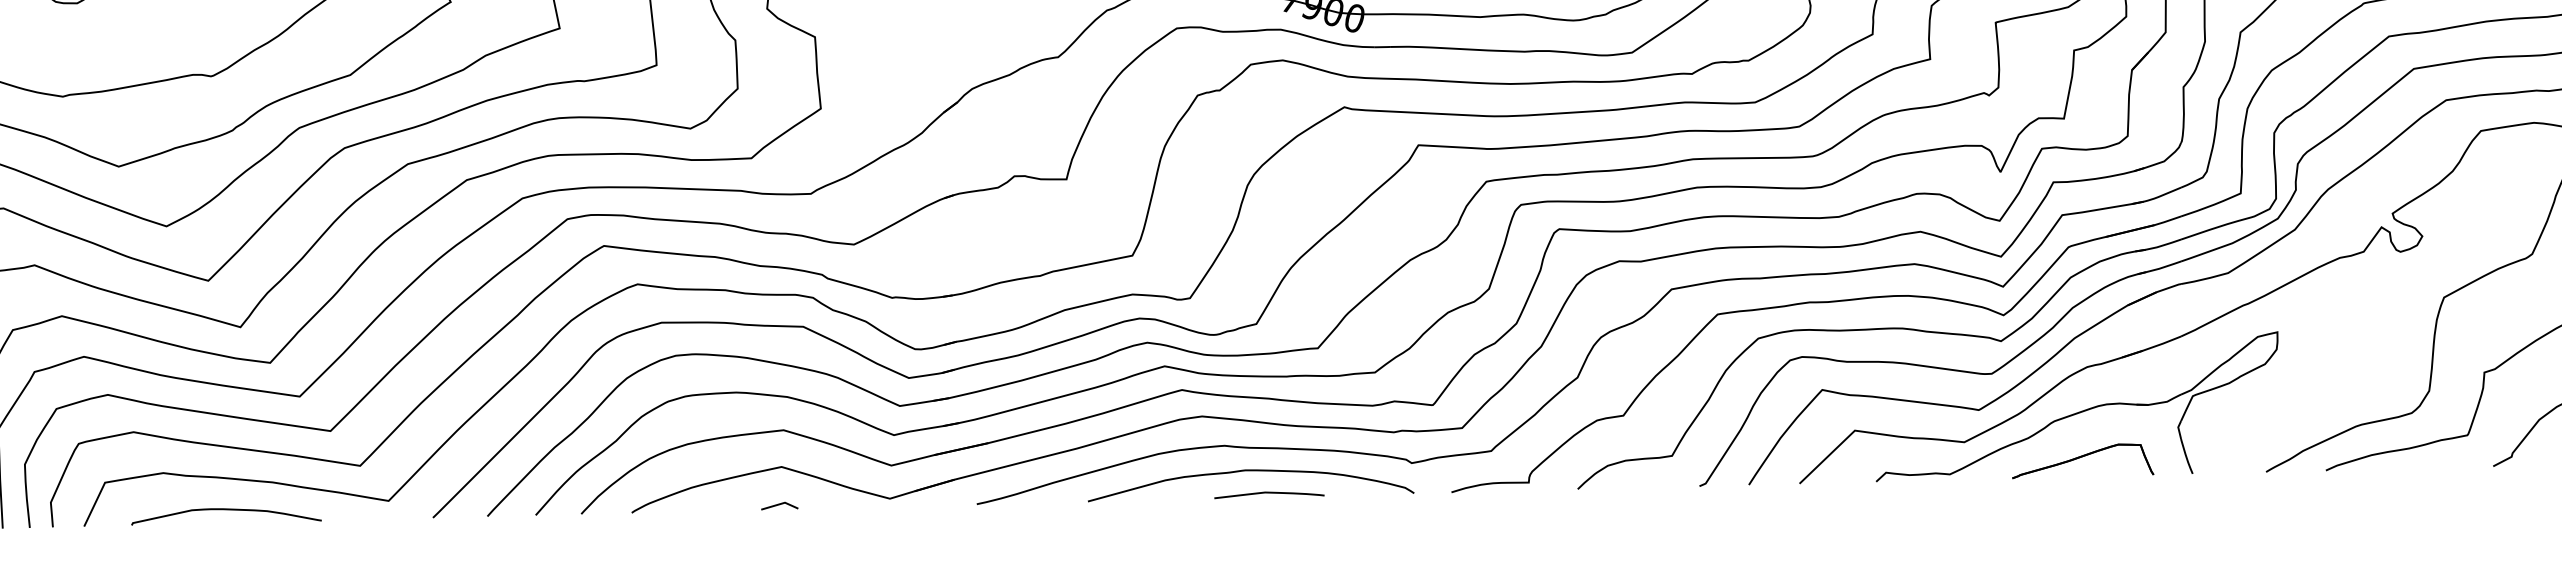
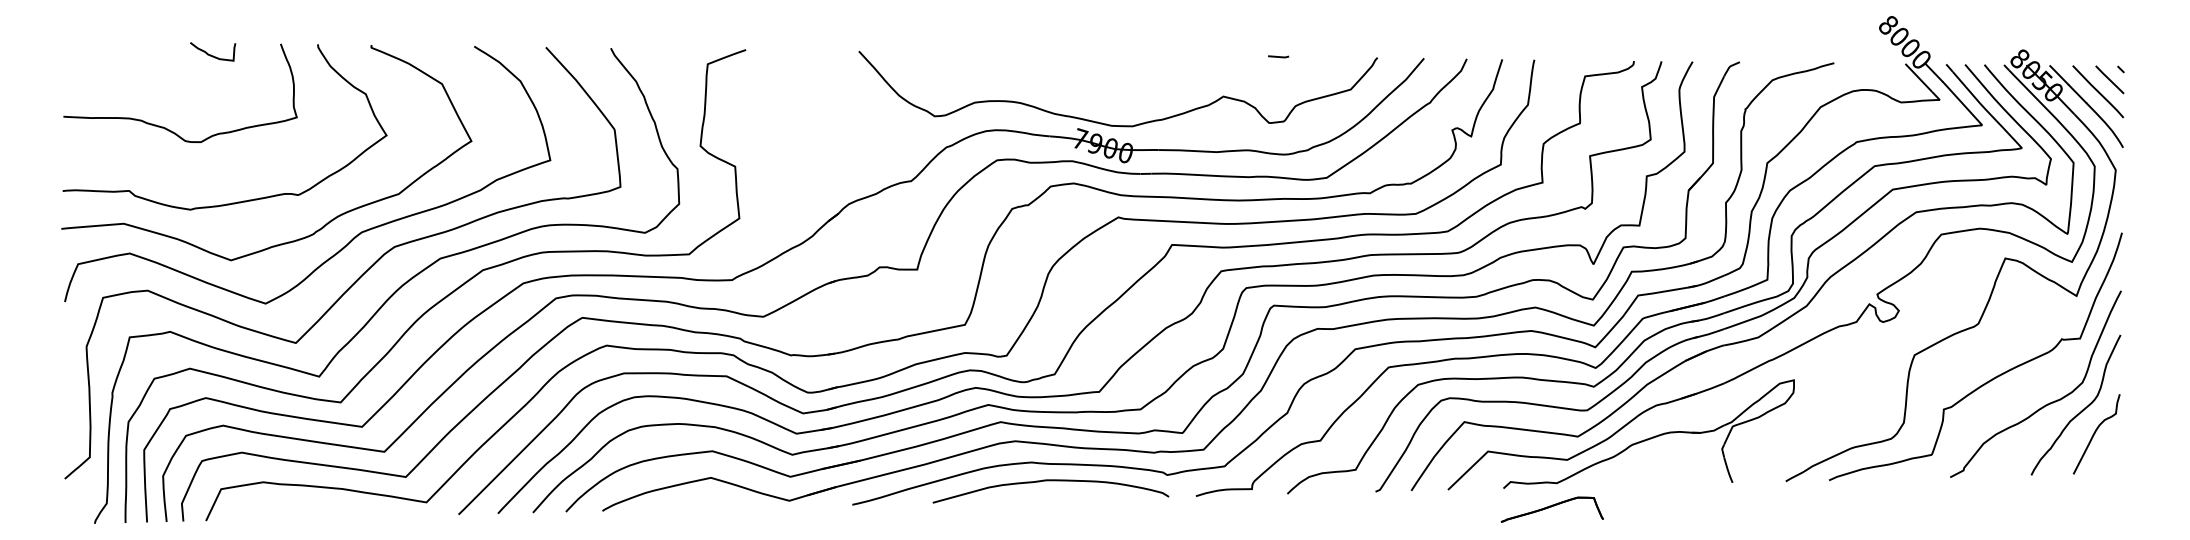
part: (2082, 460) -> (1551, 509), moved
curve: (1269, 494) -> (1064, 497), removed
line: (779, 505) -> (709, 505), removed
curve: (225, 510) -> (308, 509), removed

